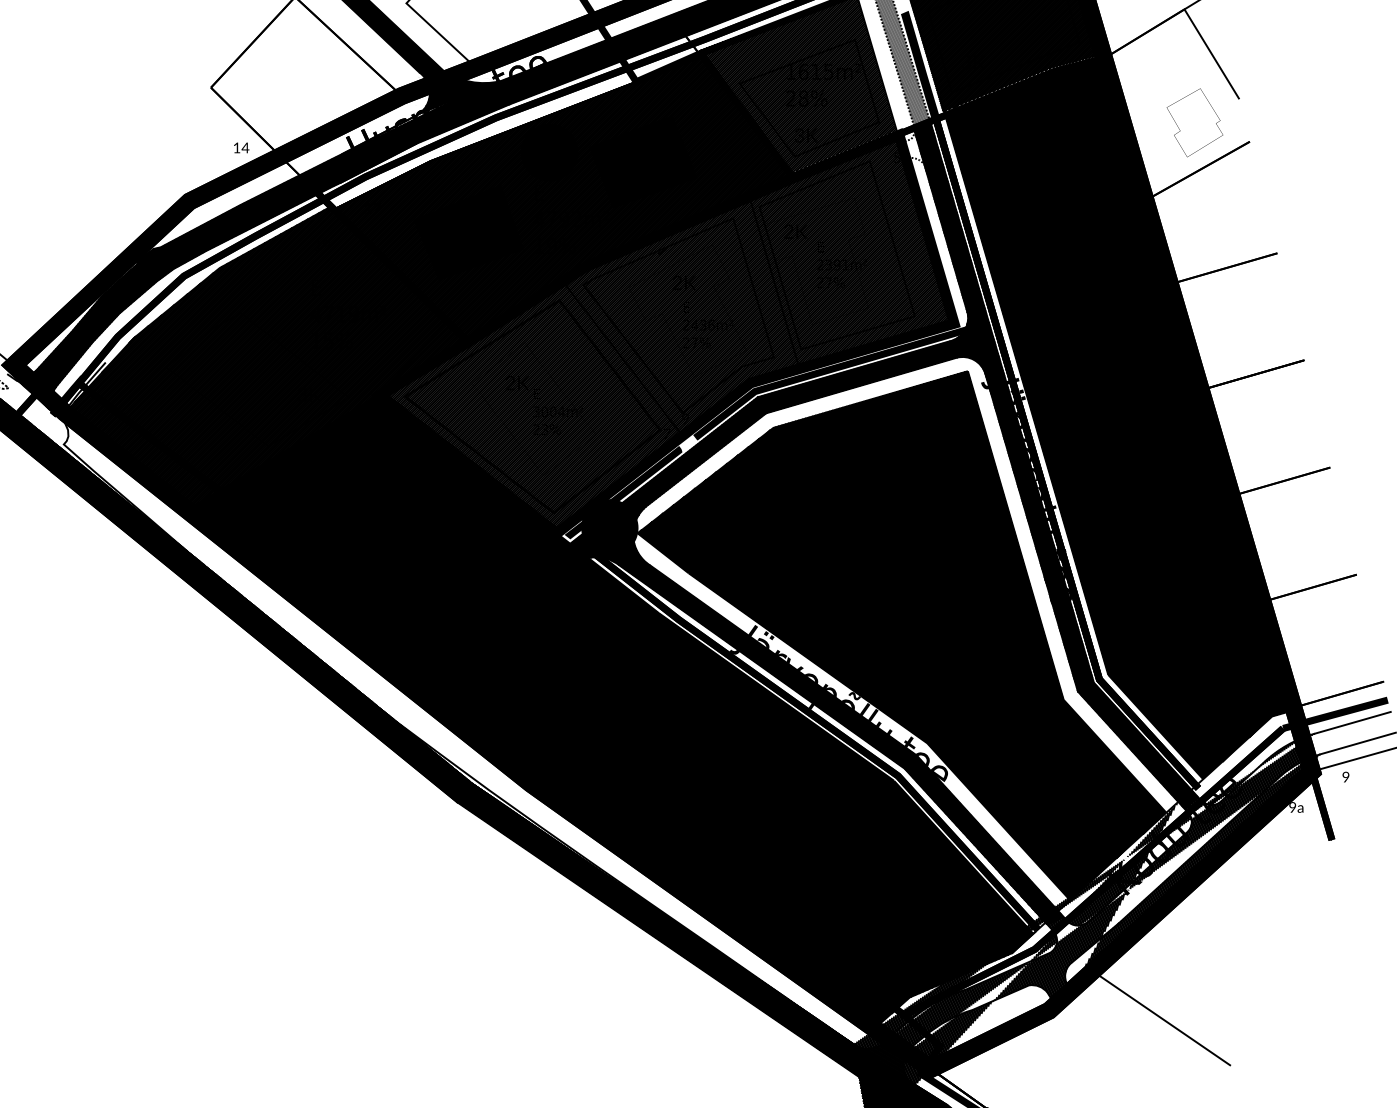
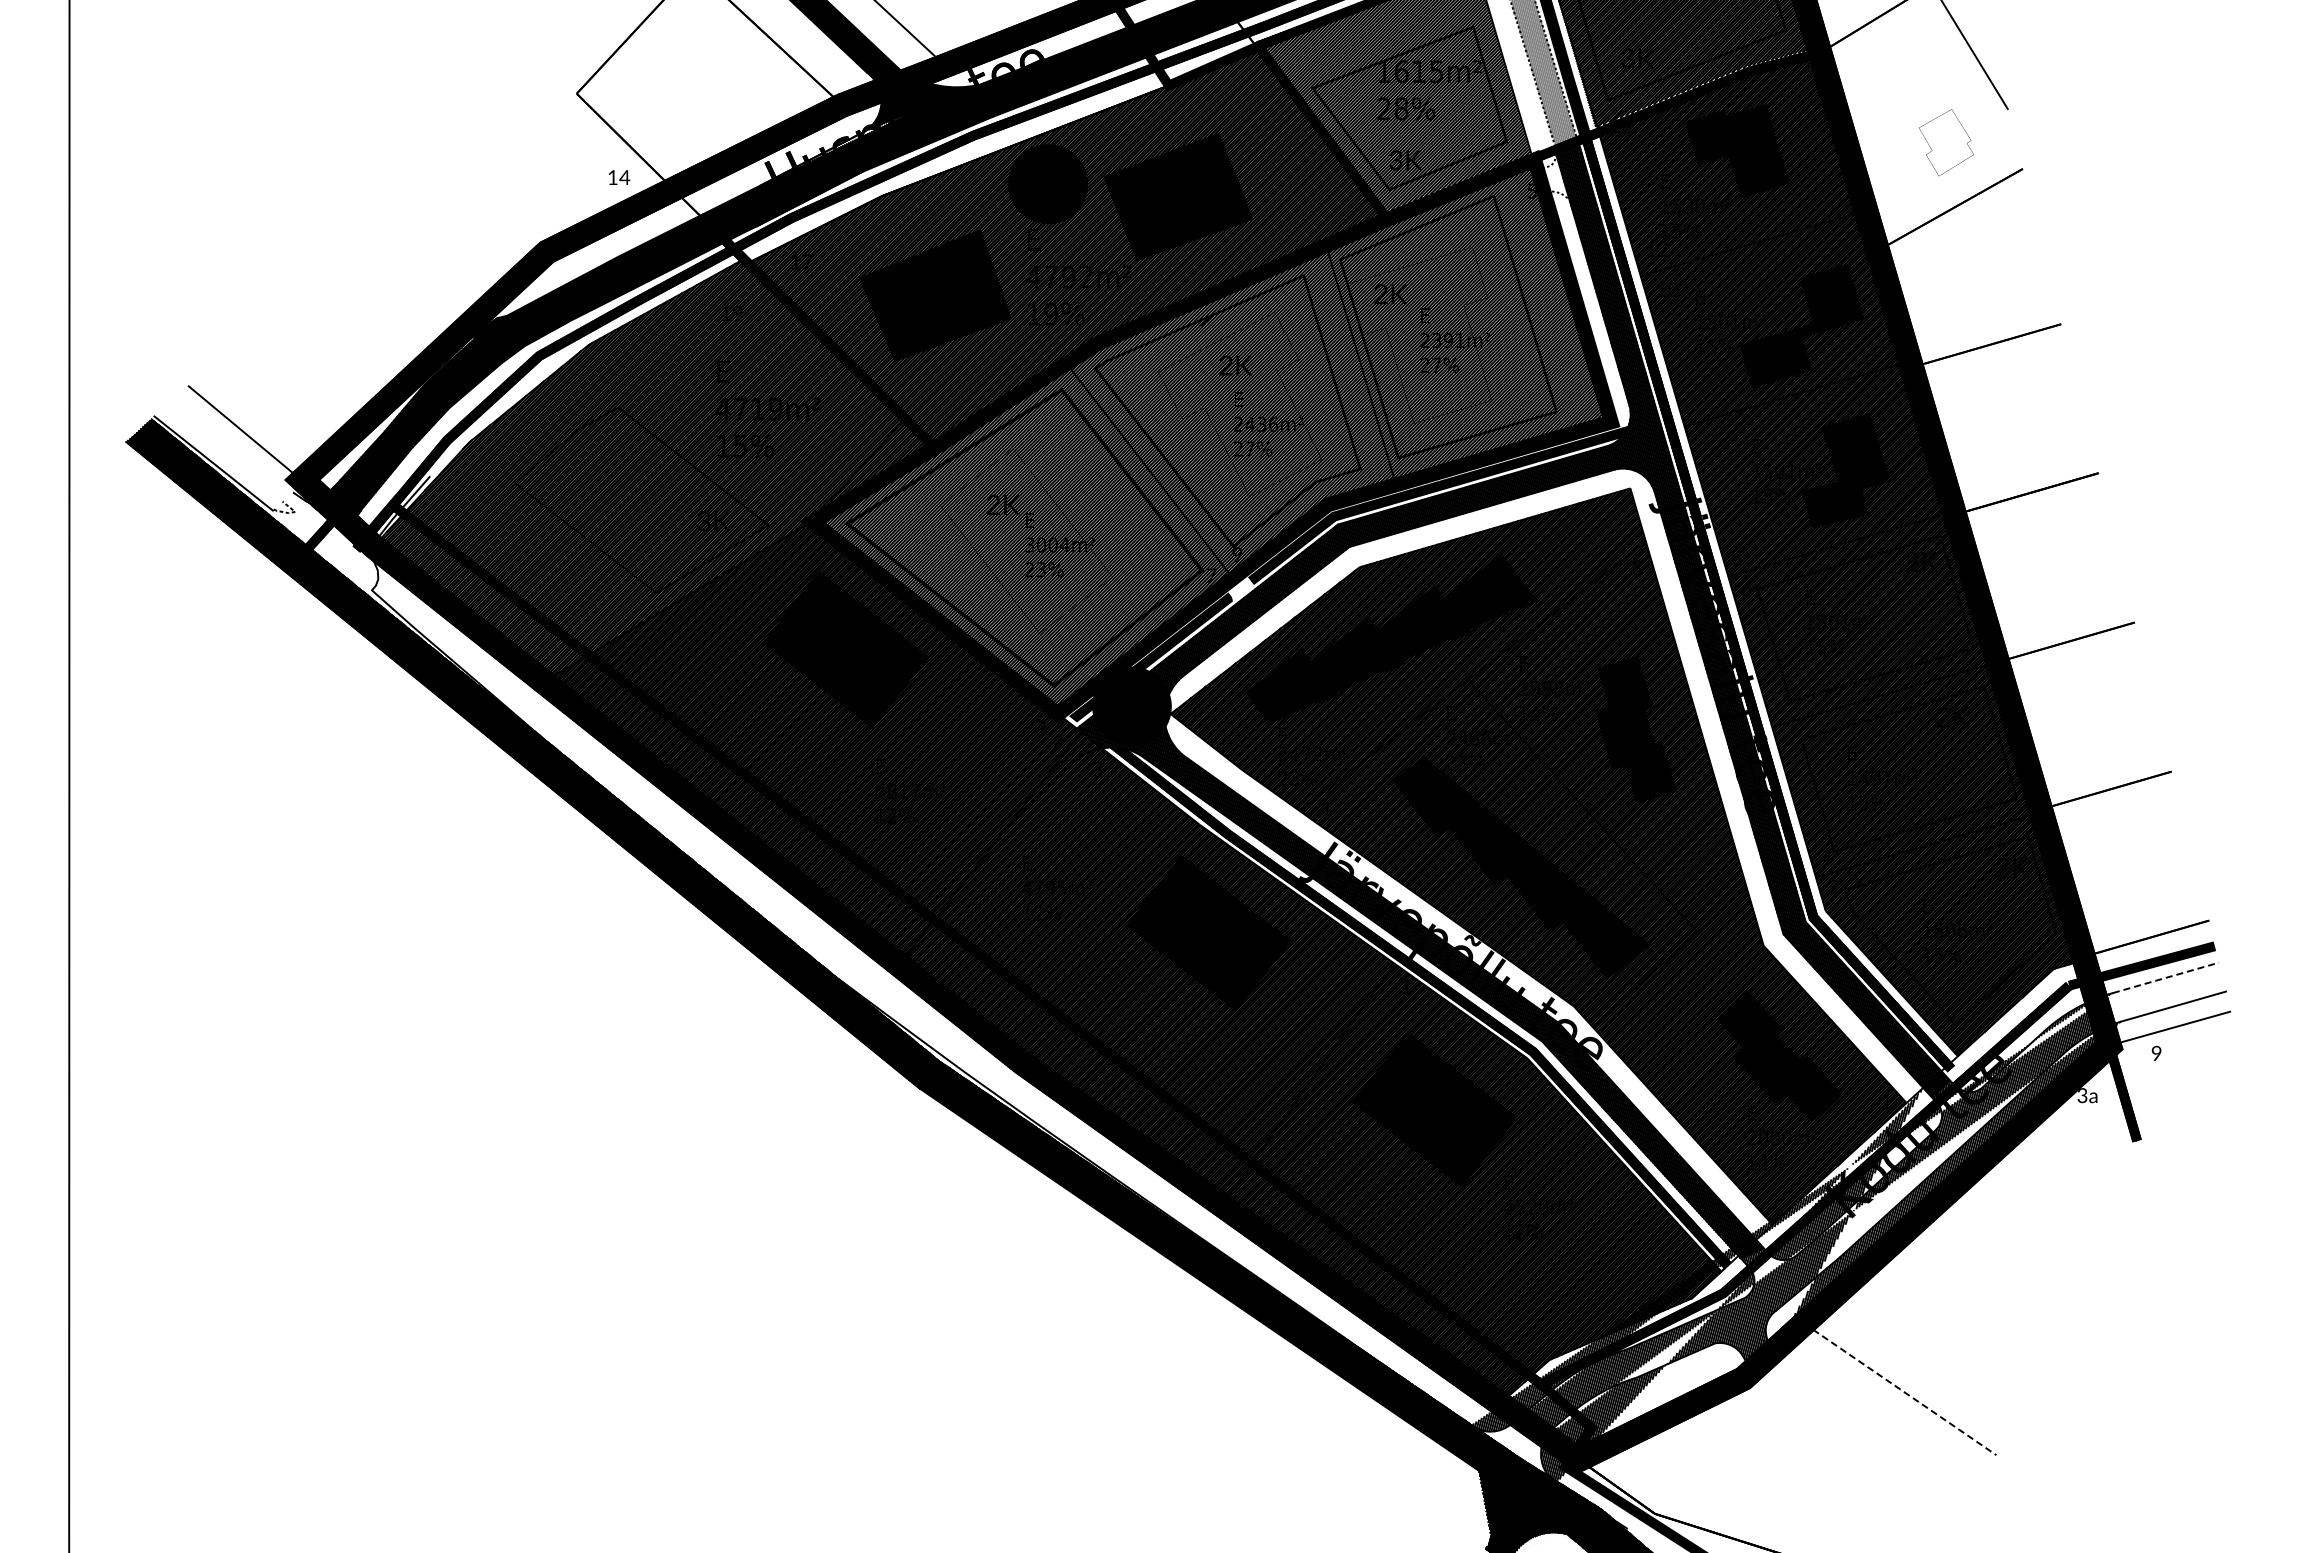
part: (1195, 122) -> (1946, 142), size x0.7
line: (1353, 722) -> (2166, 977), solid -> dashed
text: (1292, 808) -> (2082, 1096), 9a -> 3a
line: (1161, 1018) -> (1900, 1389), solid -> dashed
hatch: (883, 1061) -> (1513, 1449), removed

